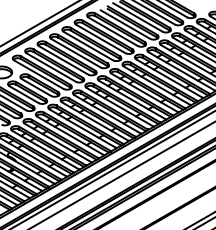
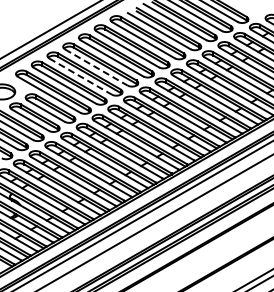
line: (76, 53) -> (96, 67), solid -> dashed
line: (64, 60) -> (81, 76), solid -> dashed

